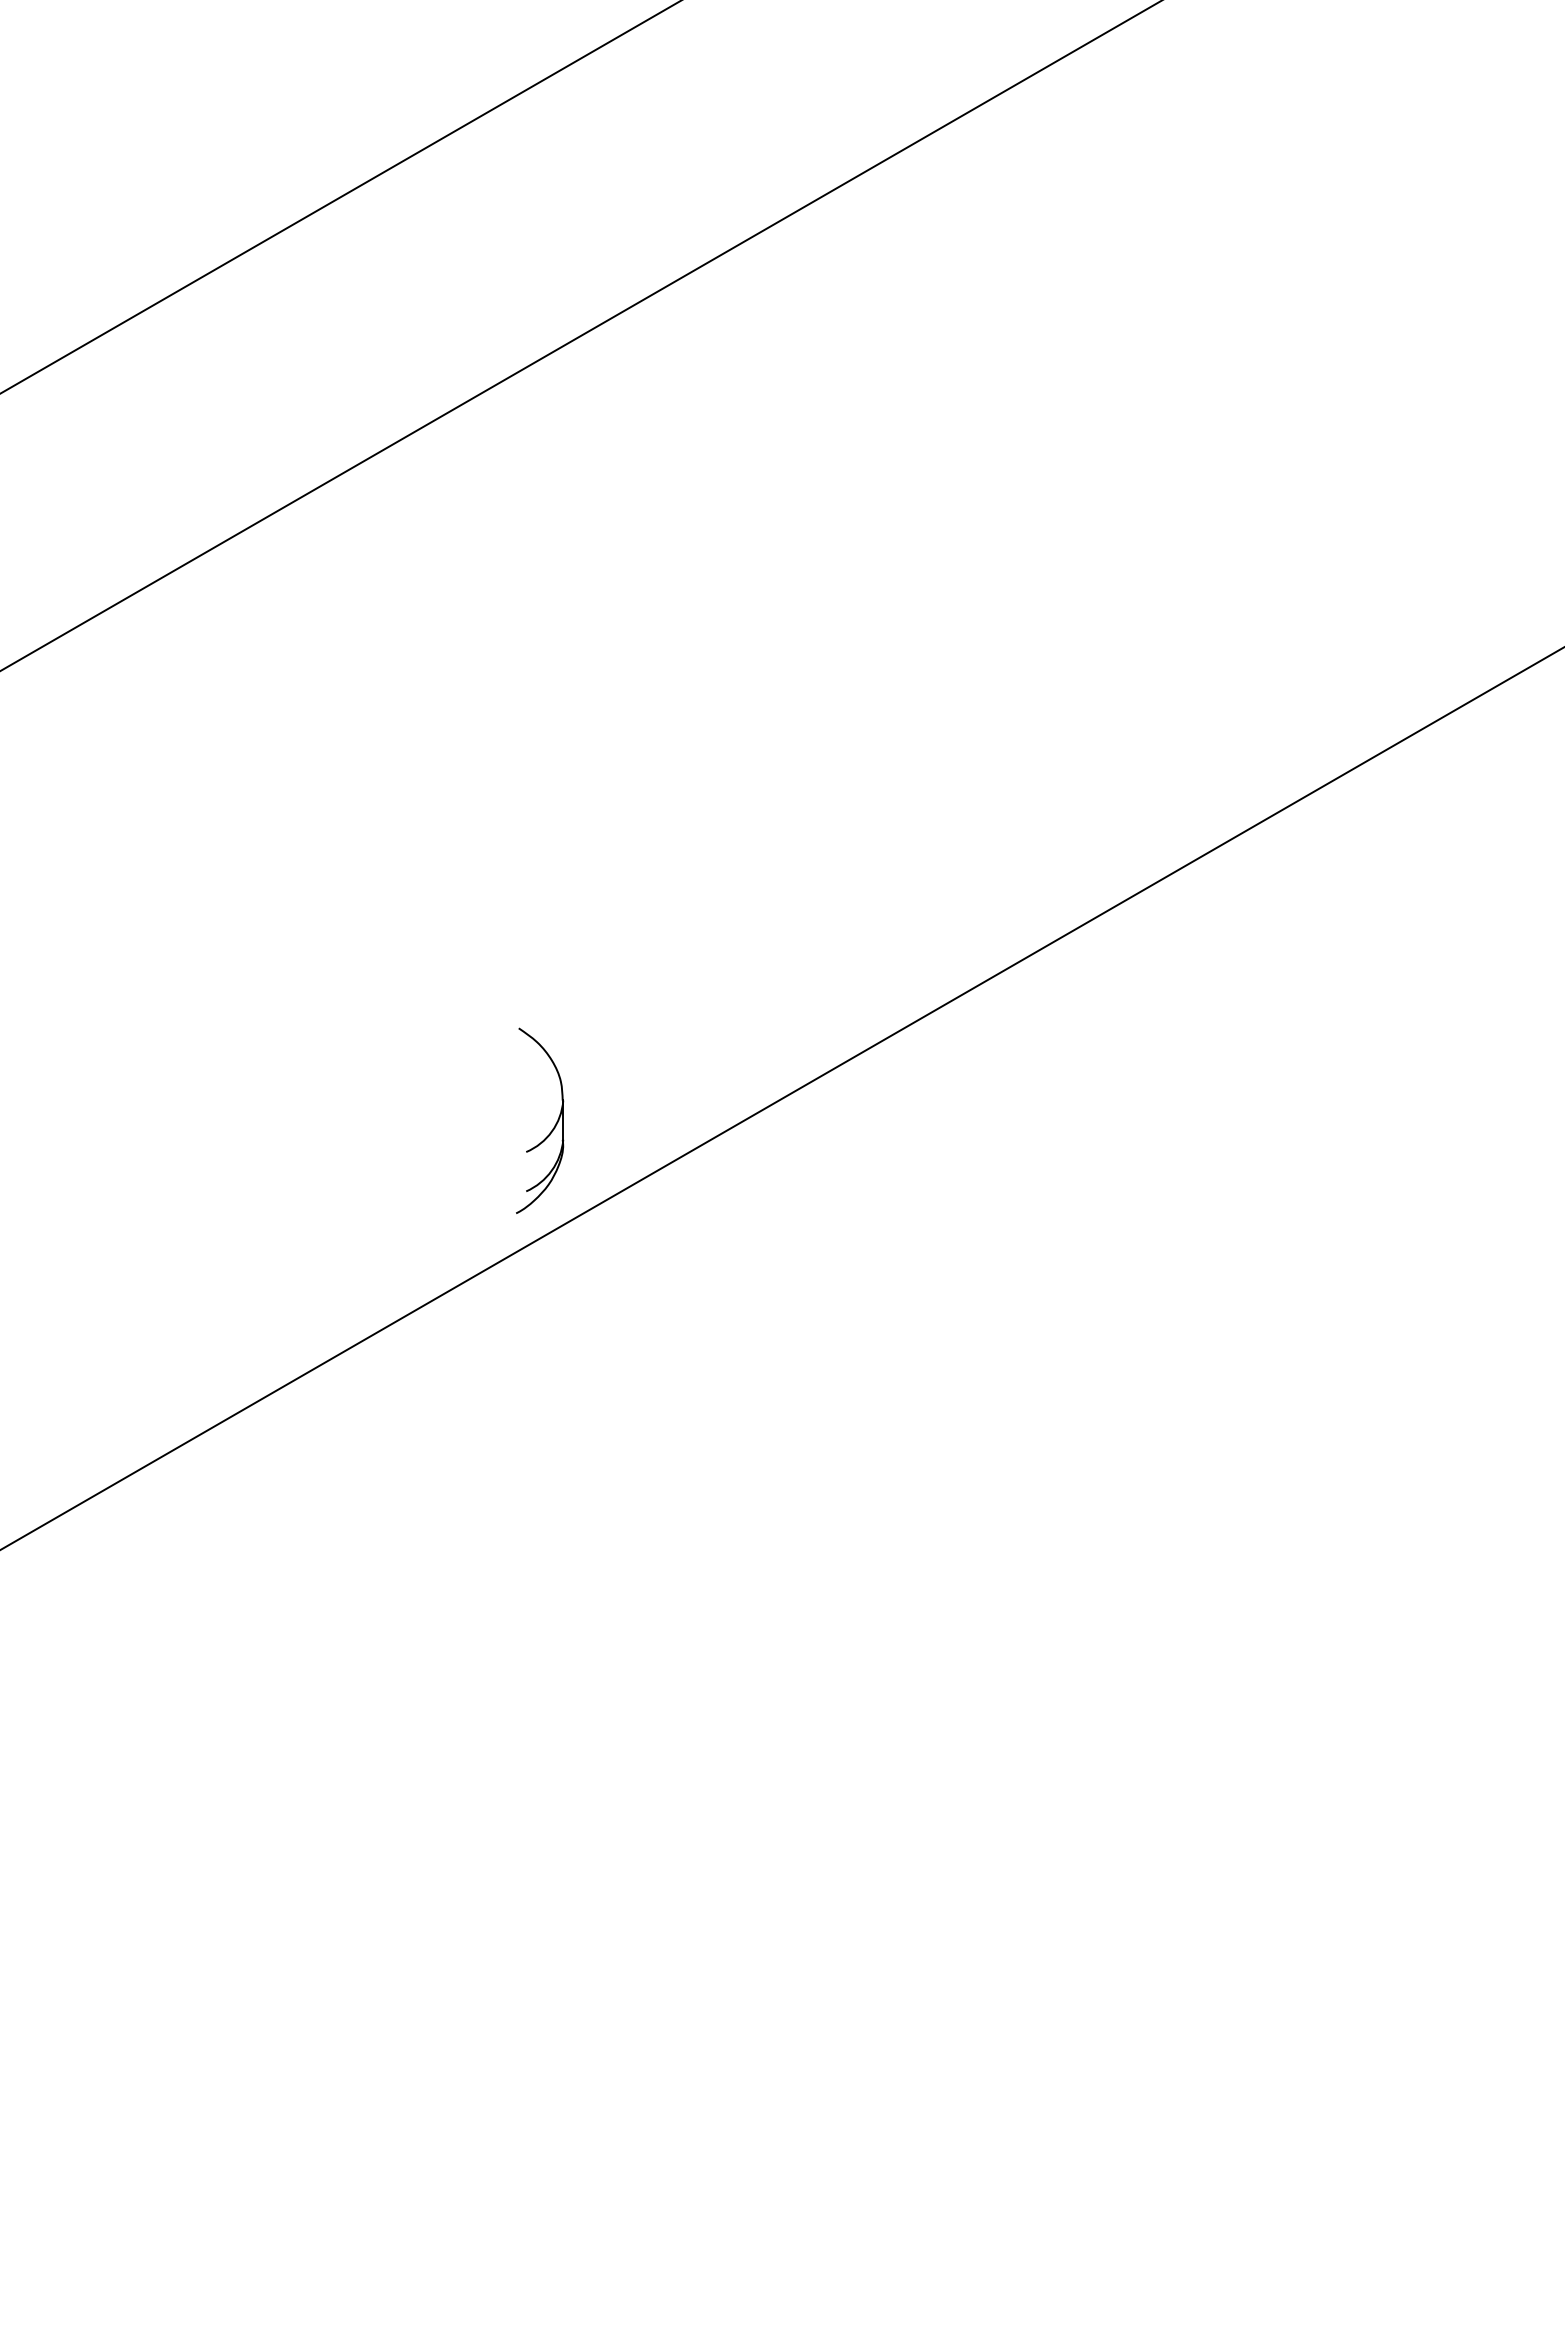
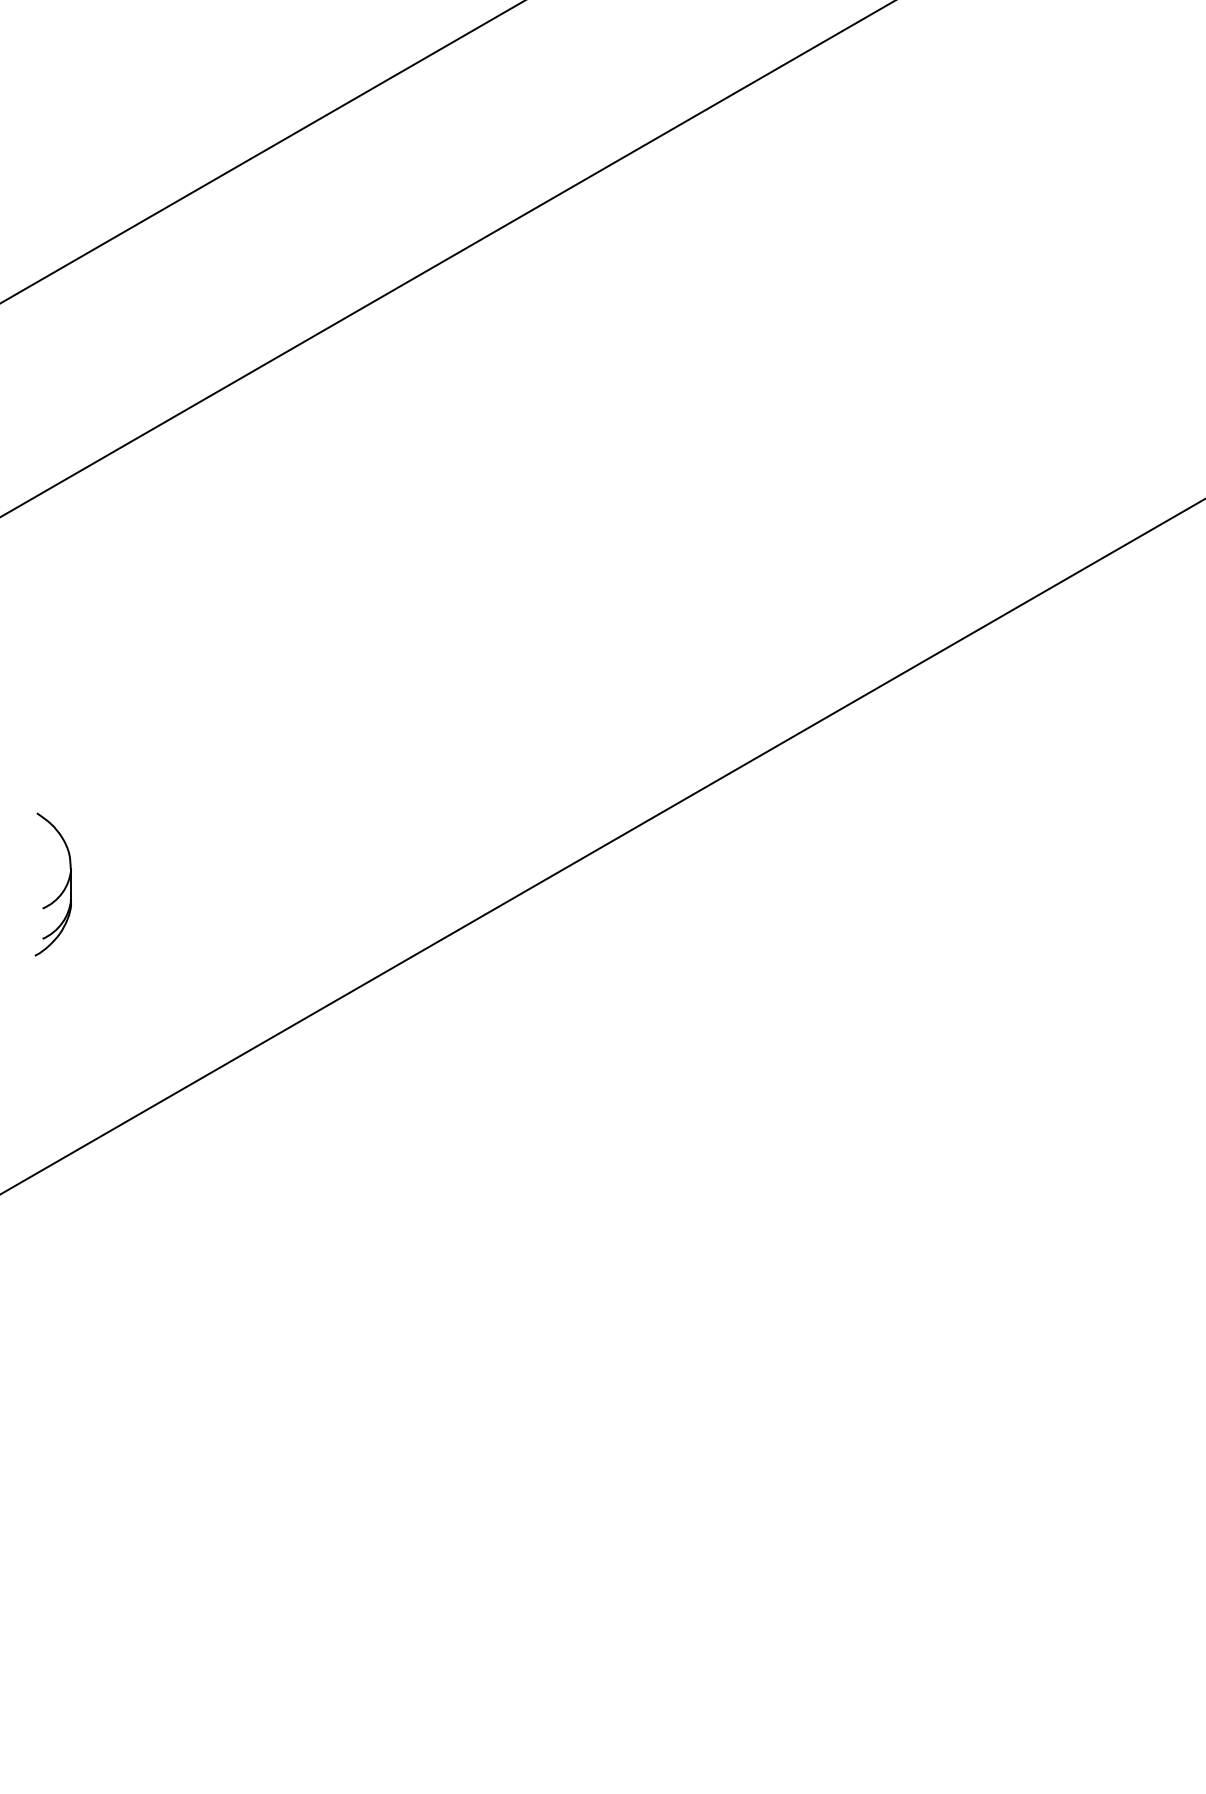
part: (552, 1128) -> (62, 890), moved

